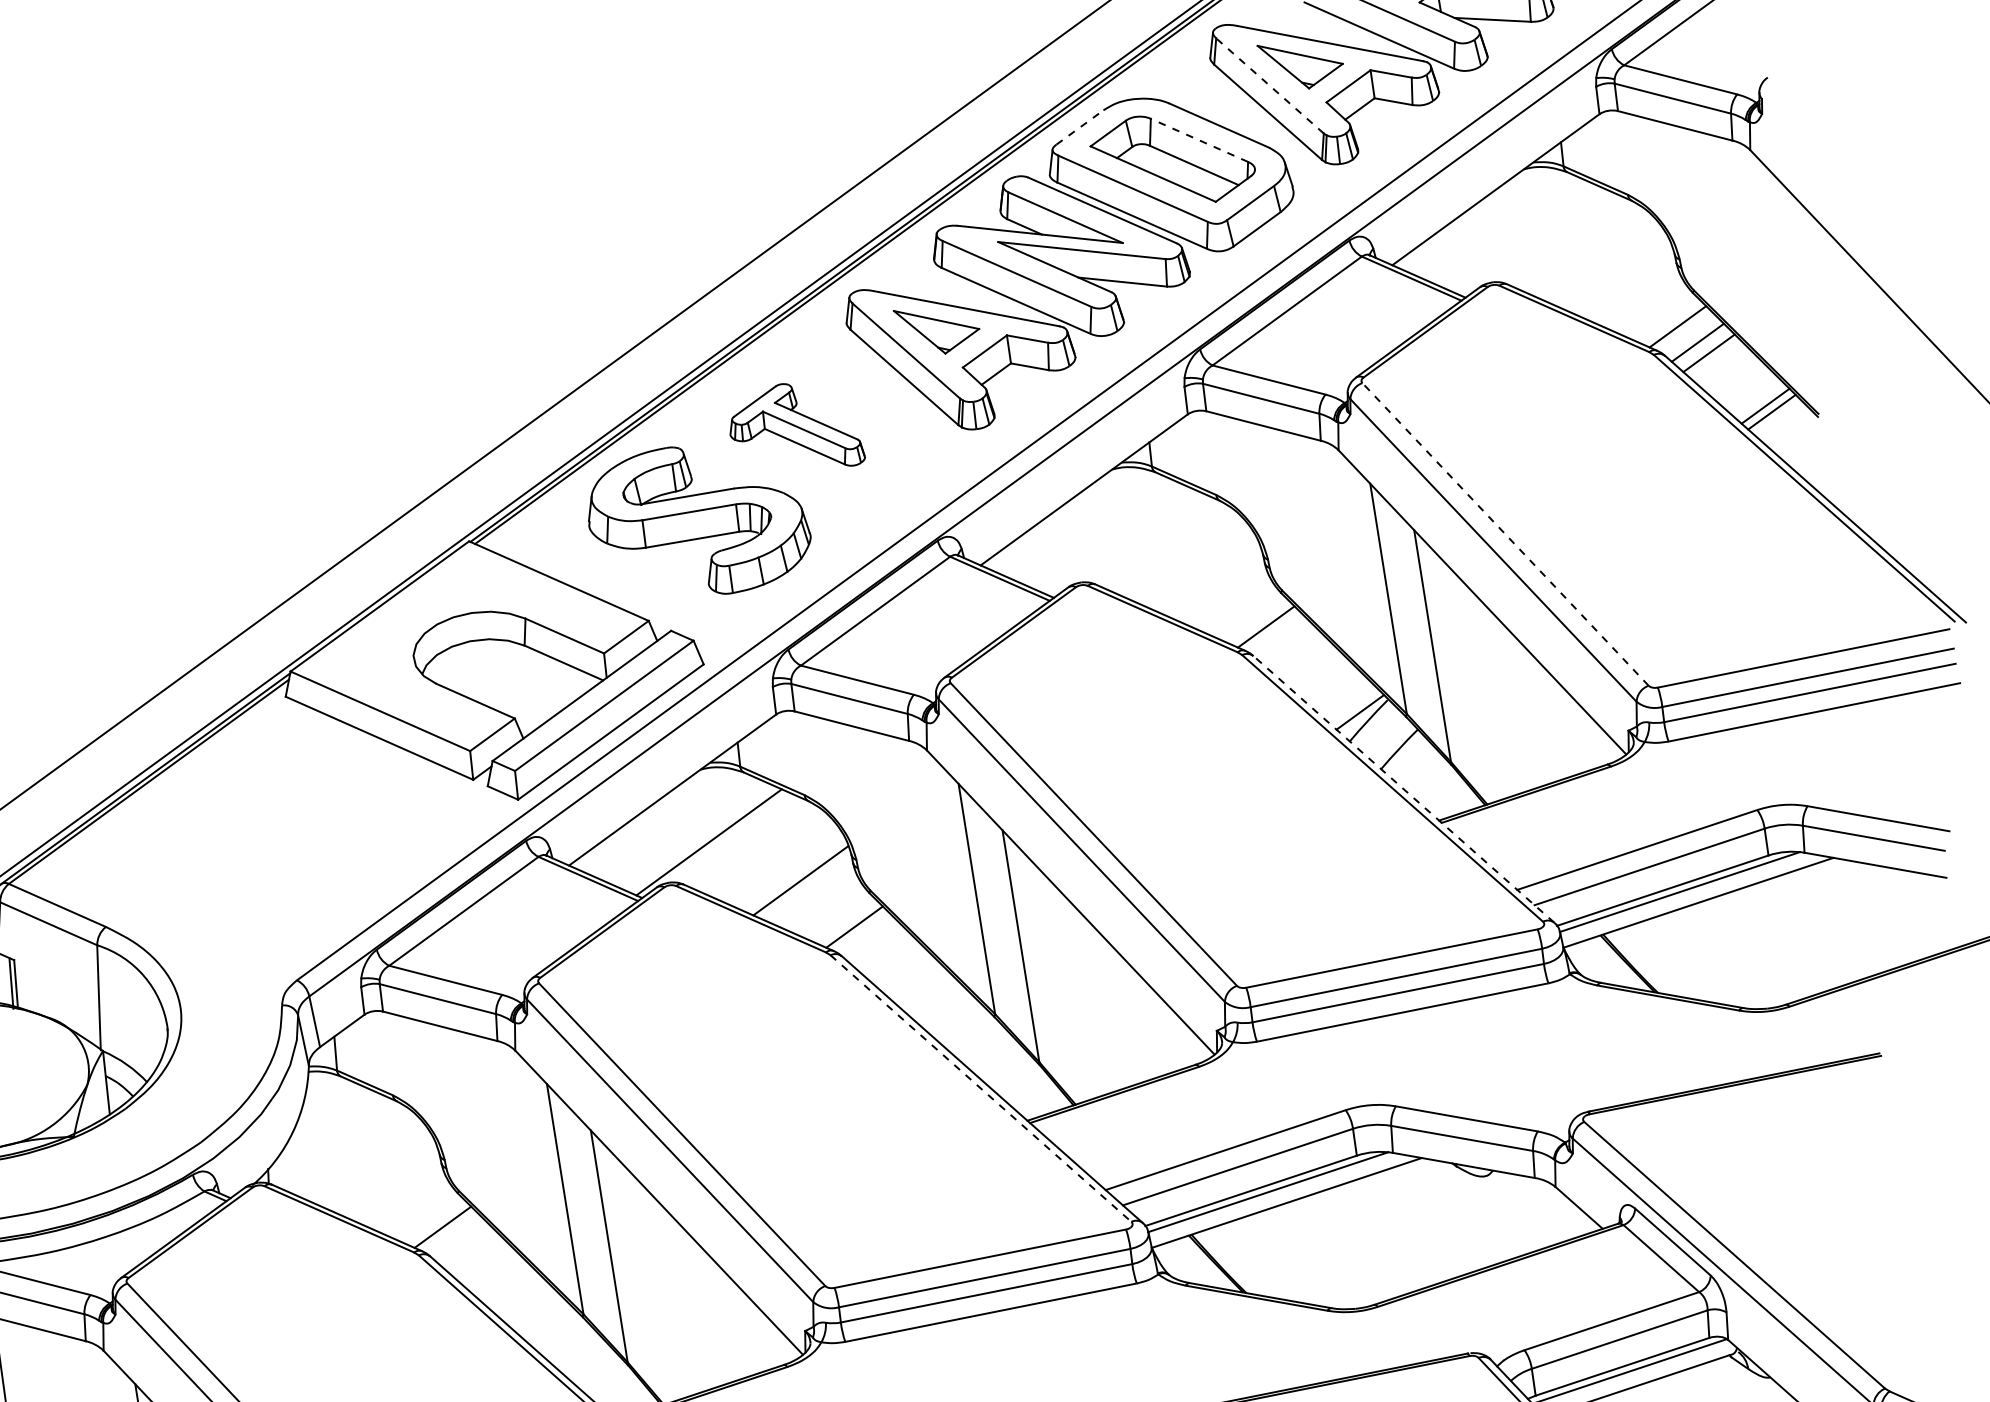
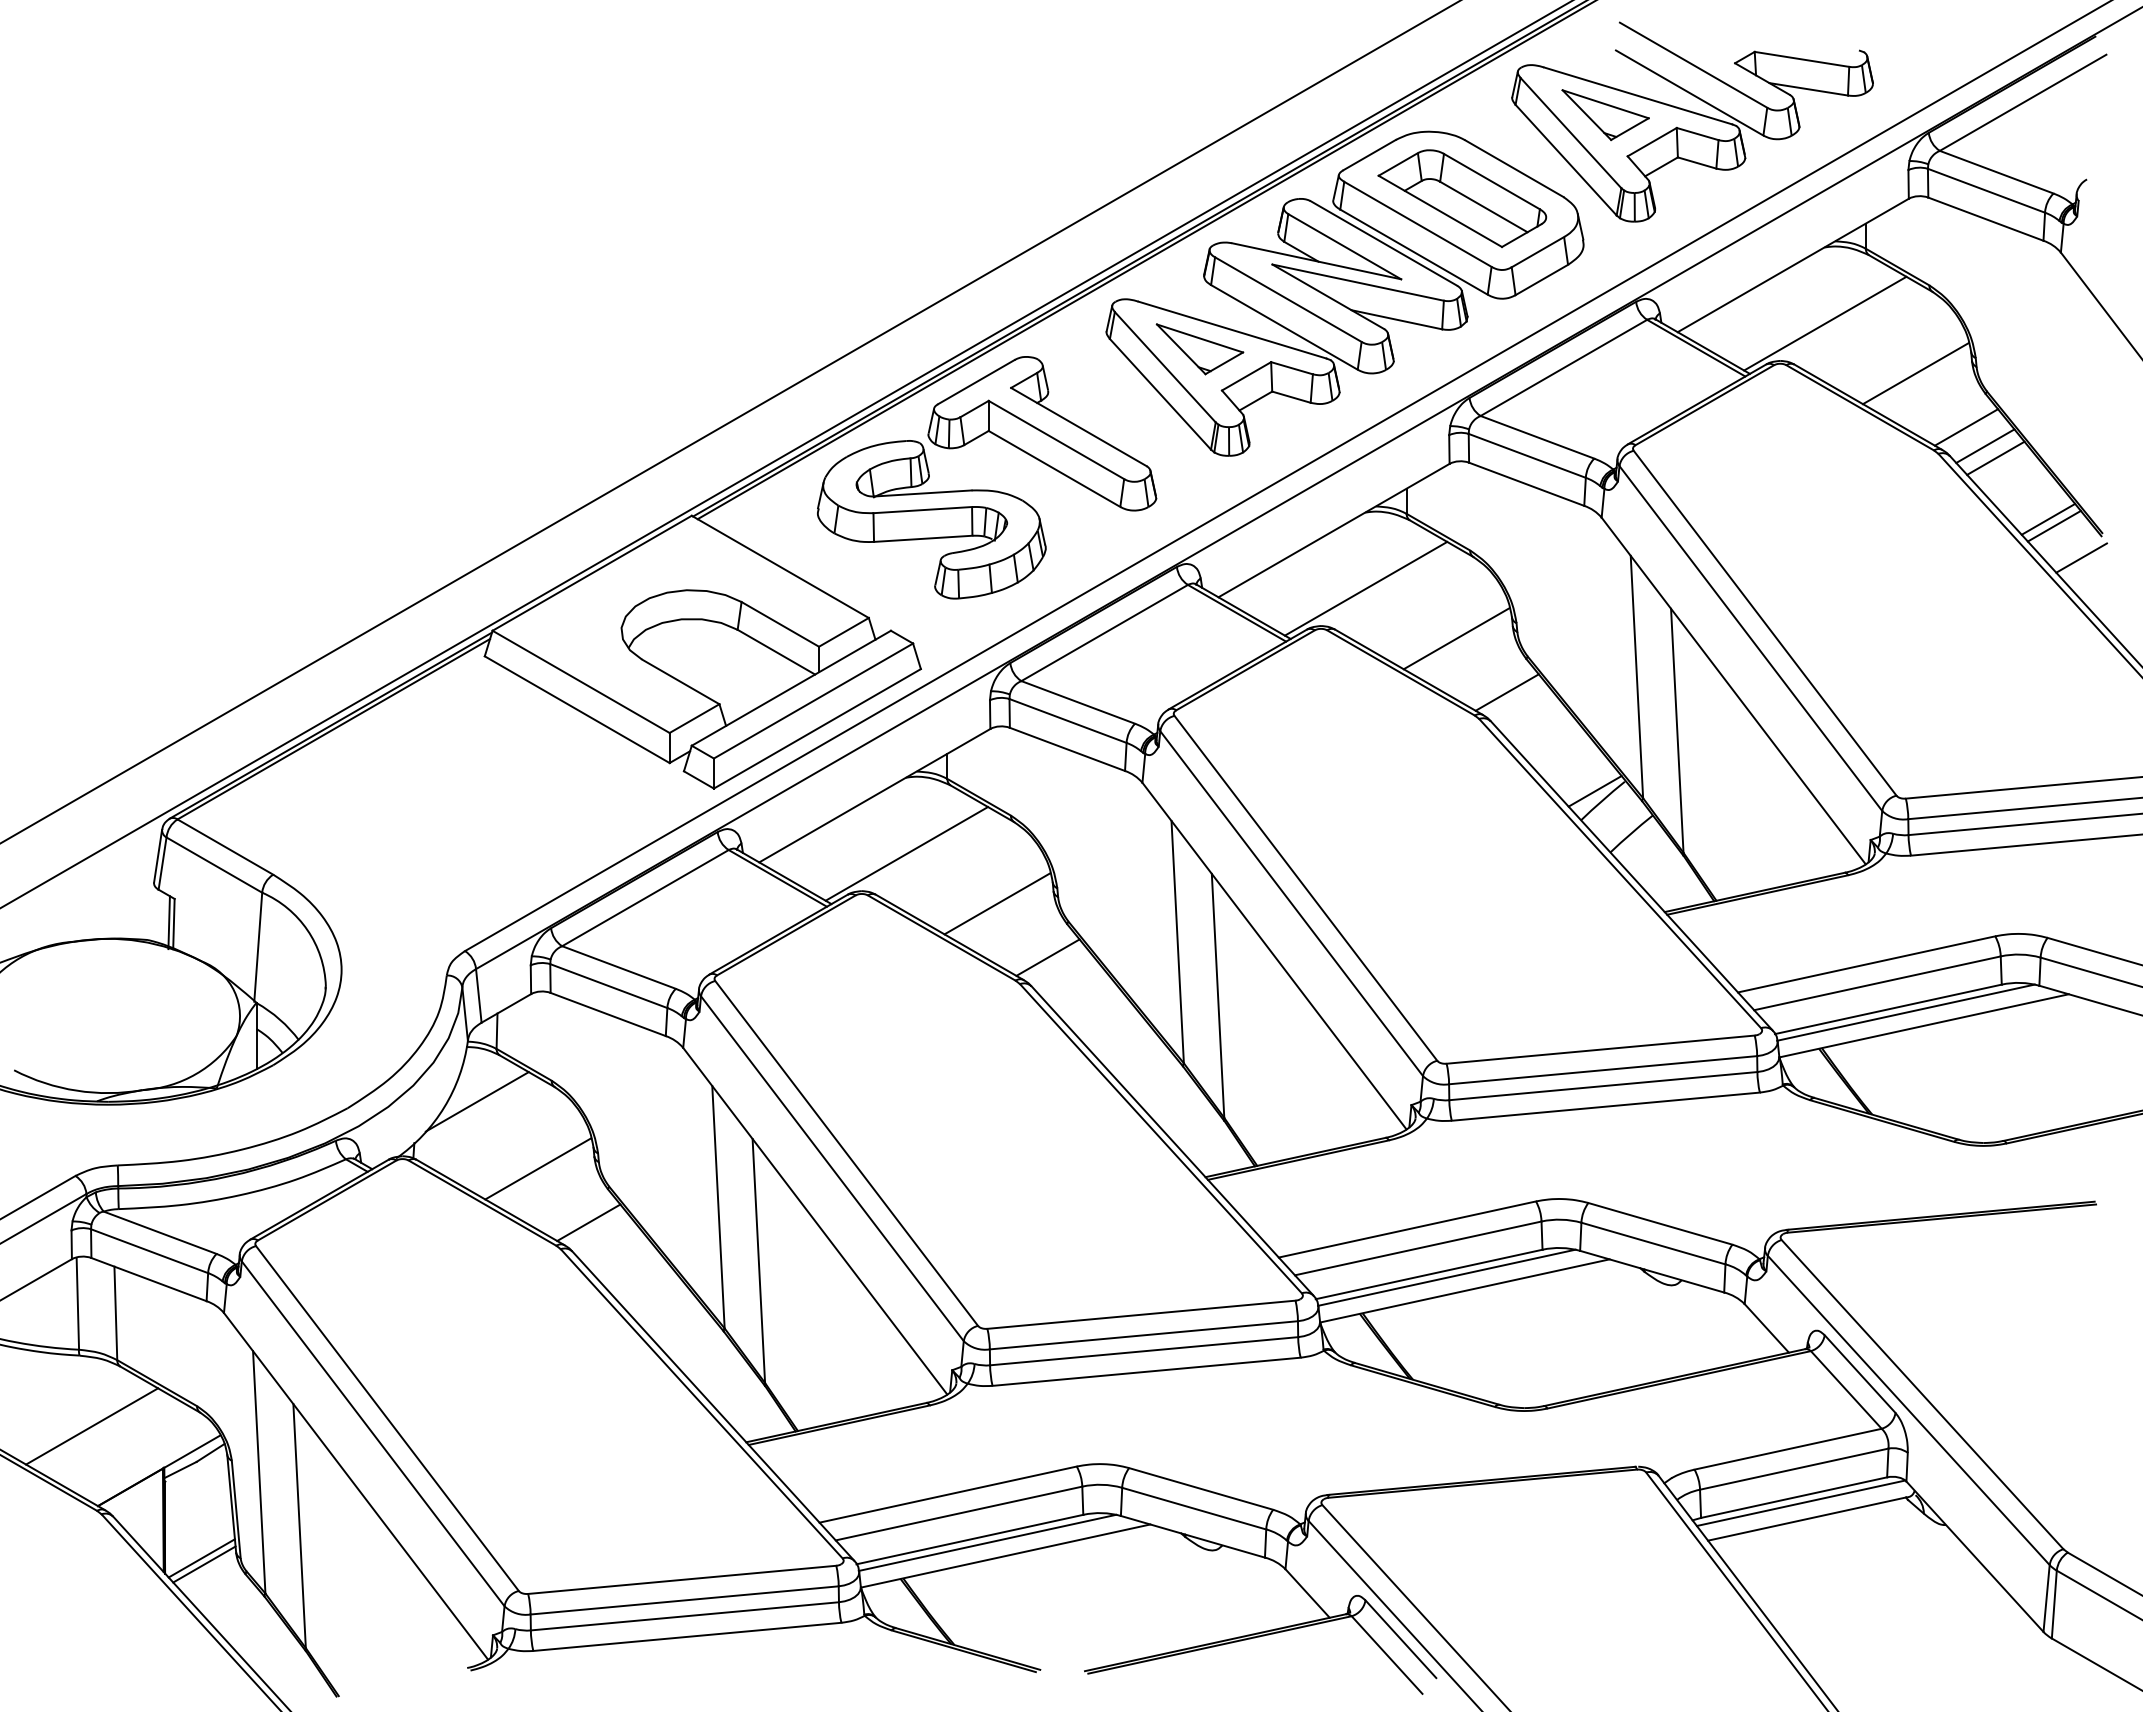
line: (1269, 86) -> (1570, 133), dashed -> solid
line: (1080, 126) -> (1370, 154), dashed -> solid
line: (1199, 140) -> (1491, 181), dashed -> solid
line: (1532, 241) -> (1825, 323), added
line: (1623, 280) -> (1915, 373), added
part: (795, 426) -> (1042, 433), size x1.67
line: (1801, 439) -> (2081, 557), added
line: (1505, 534) -> (1765, 623), dashed -> solid
line: (1120, 542) -> (1365, 588), added
line: (1212, 580) -> (1456, 638), added
line: (1403, 789) -> (1631, 875), dashed -> solid
line: (981, 1089) -> (1161, 1139), dashed -> solid
line: (323, 1122) -> (476, 1101), added
line: (389, 1180) -> (538, 1168), added

